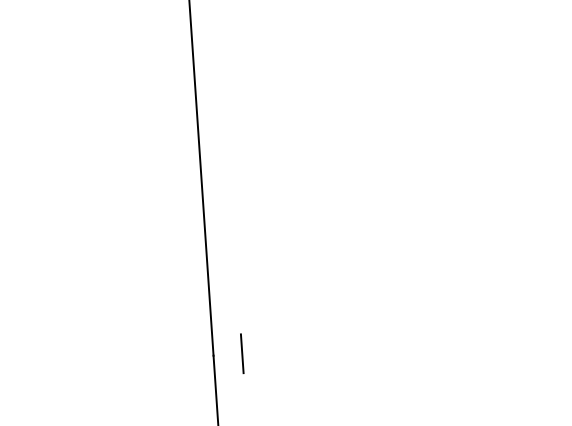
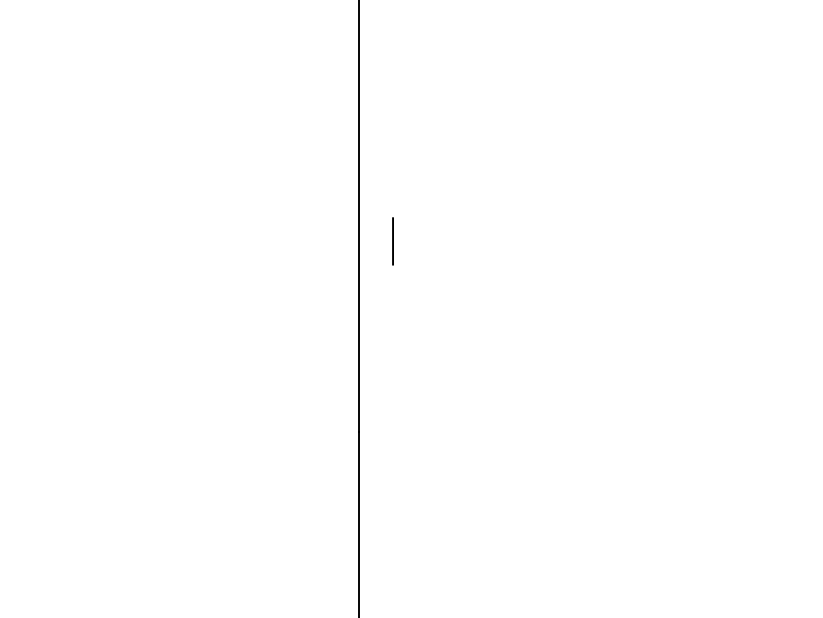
line: (241, 353) -> (392, 241), moved

